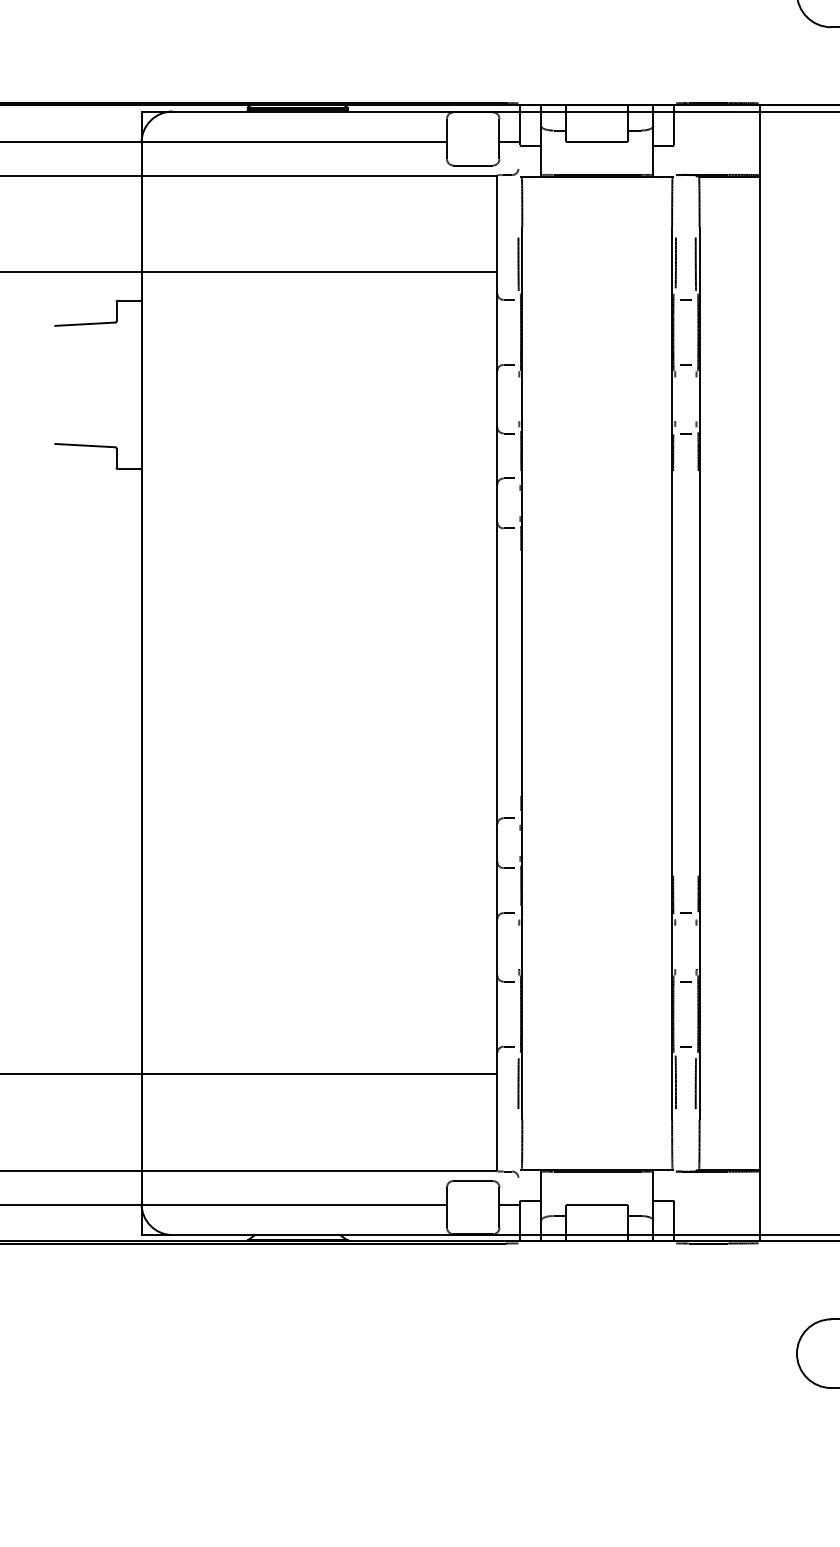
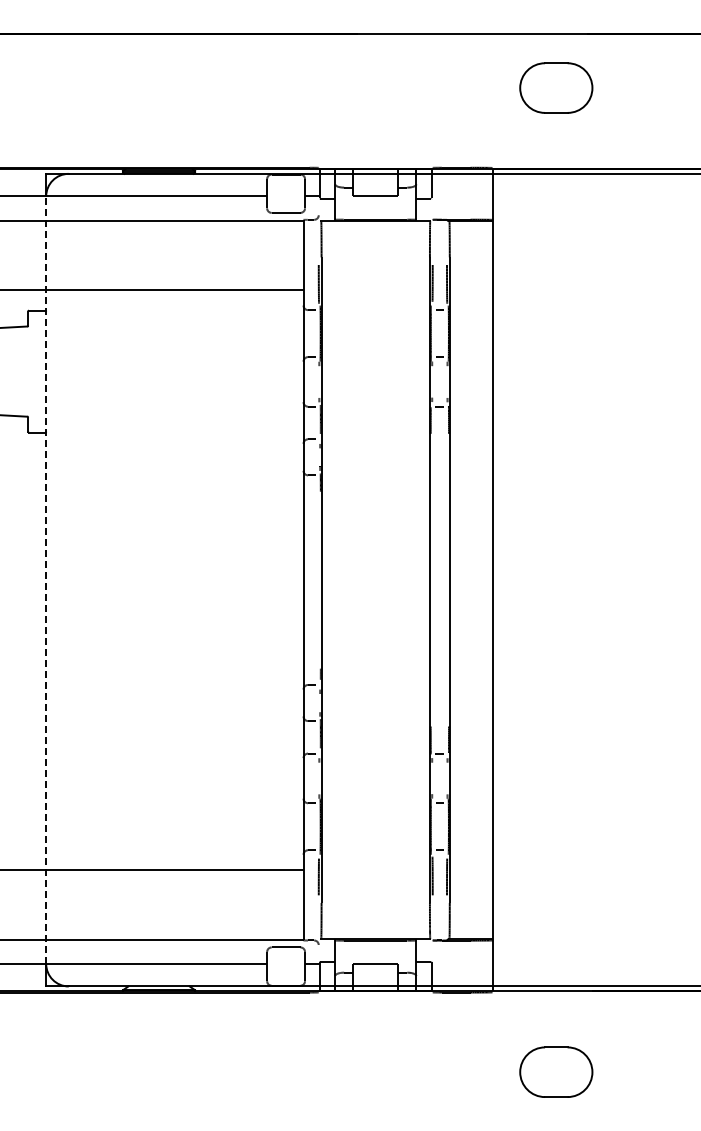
line: (141, 673) -> (46, 580), solid -> dashed

